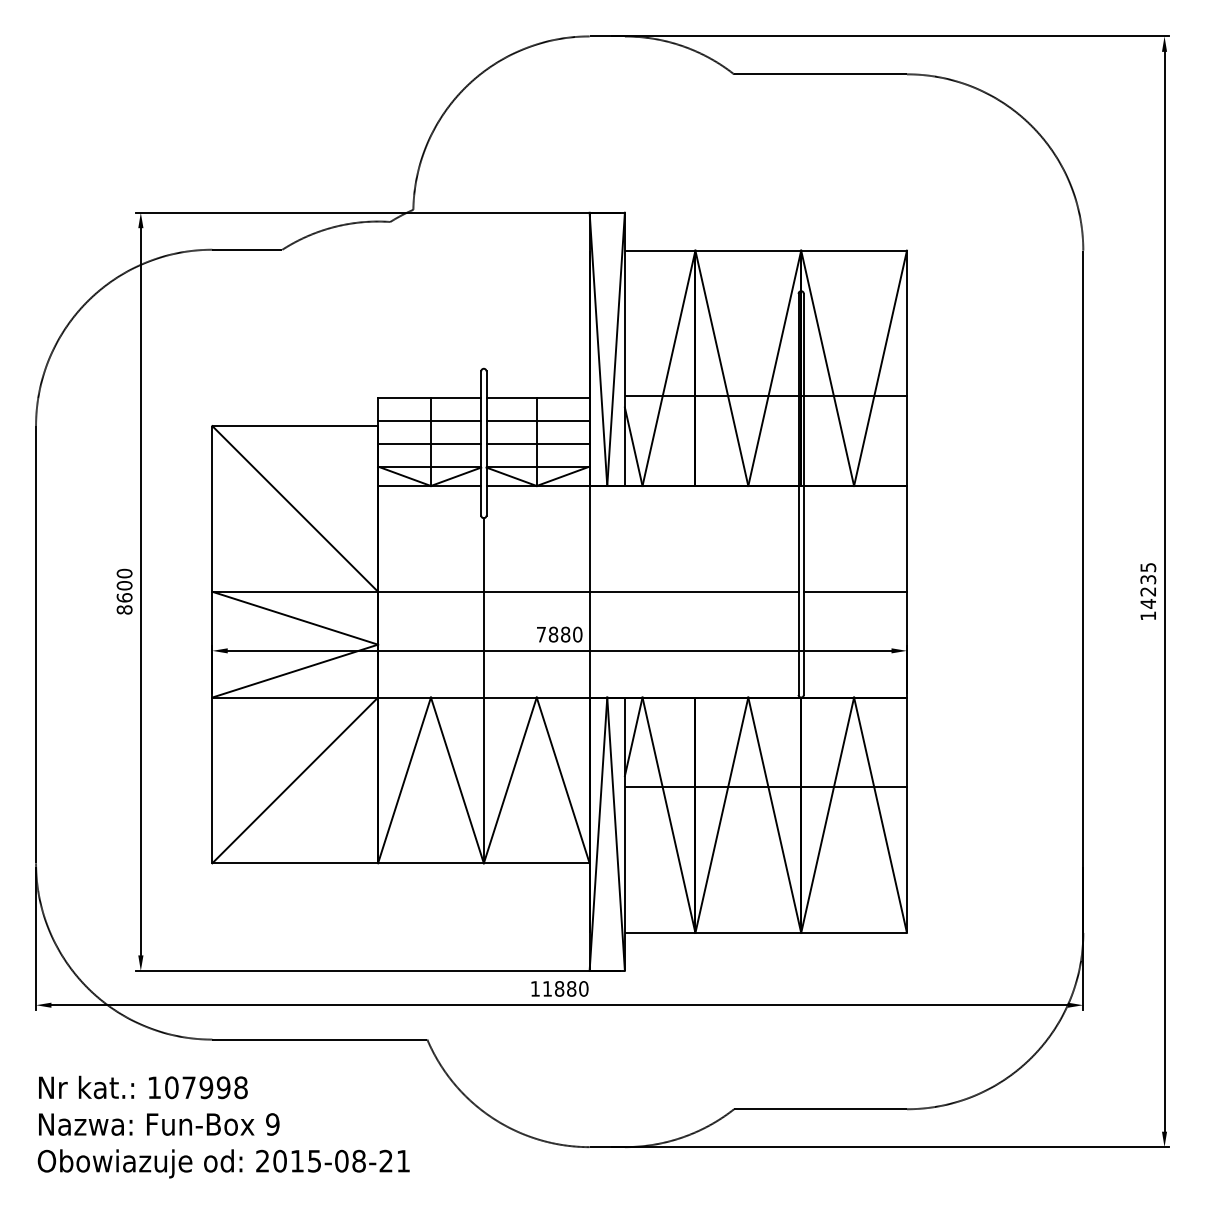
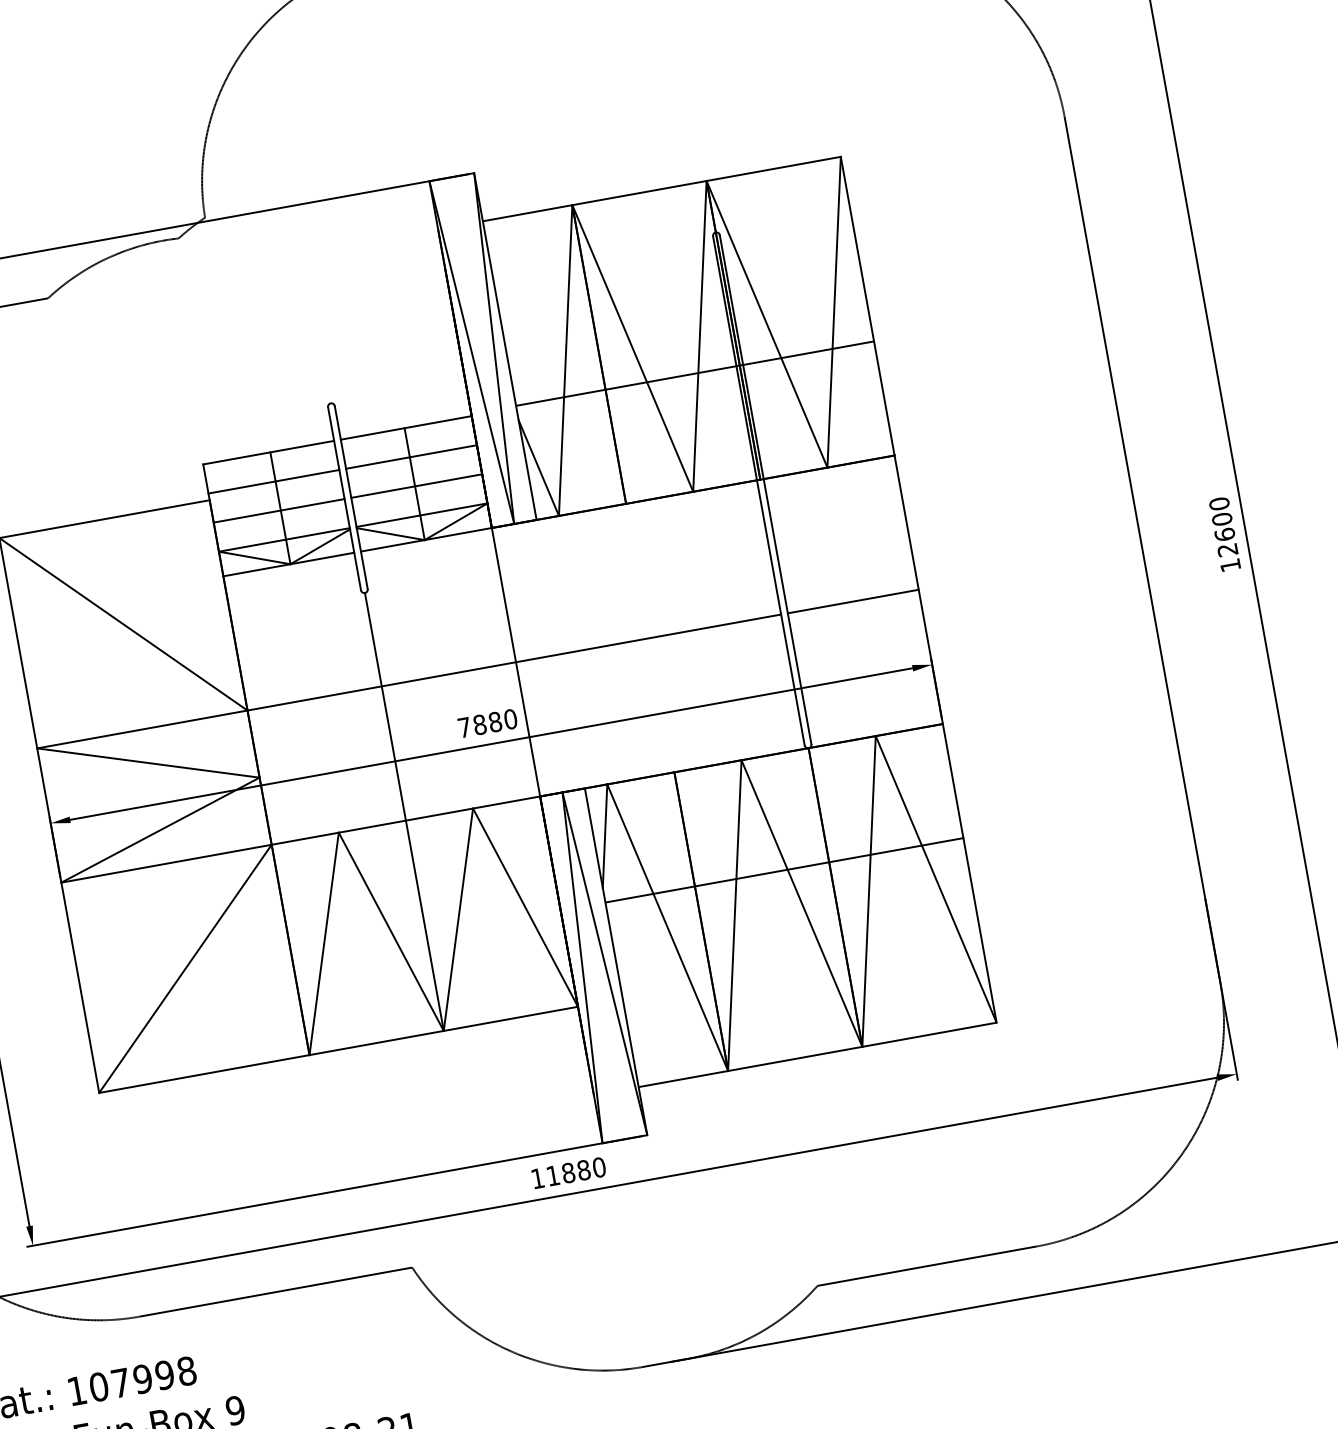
text: (1148, 585) -> (1223, 526), 14235 -> 12600

